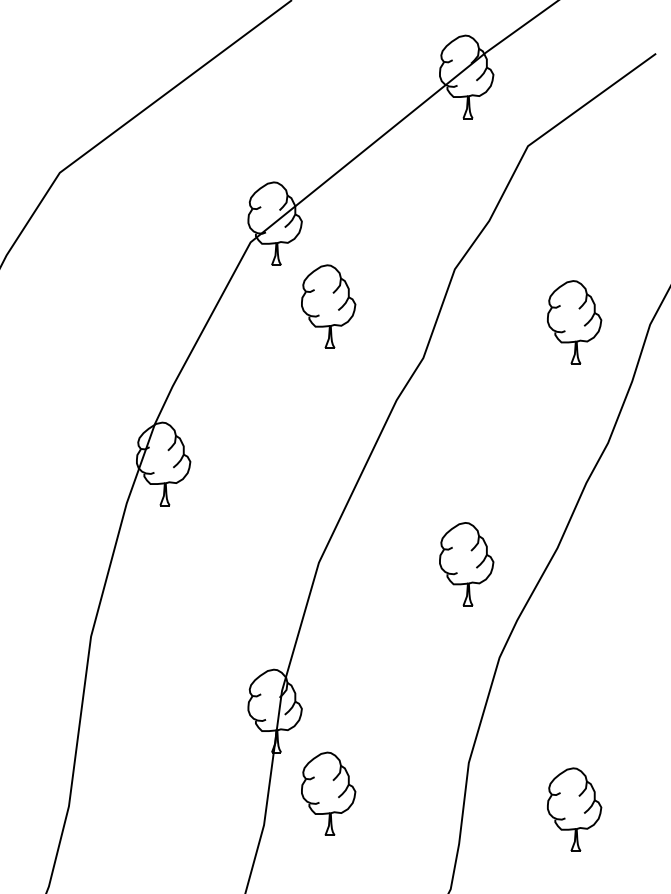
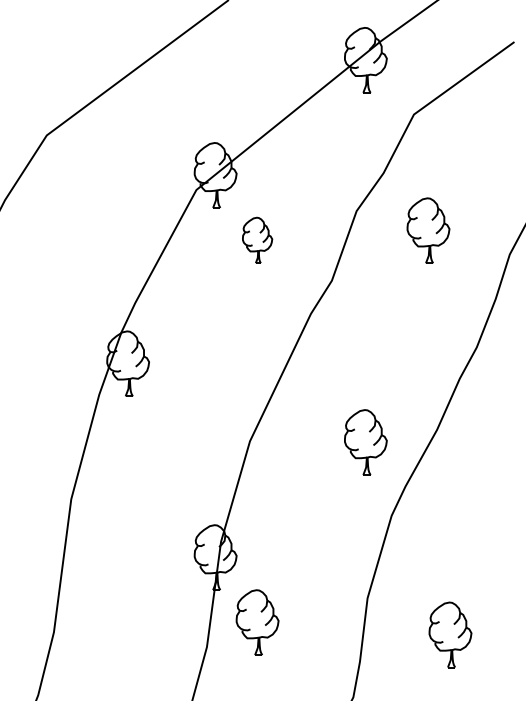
part: (328, 306) -> (257, 240), size x0.7
part: (574, 322) -> (428, 230), moved

